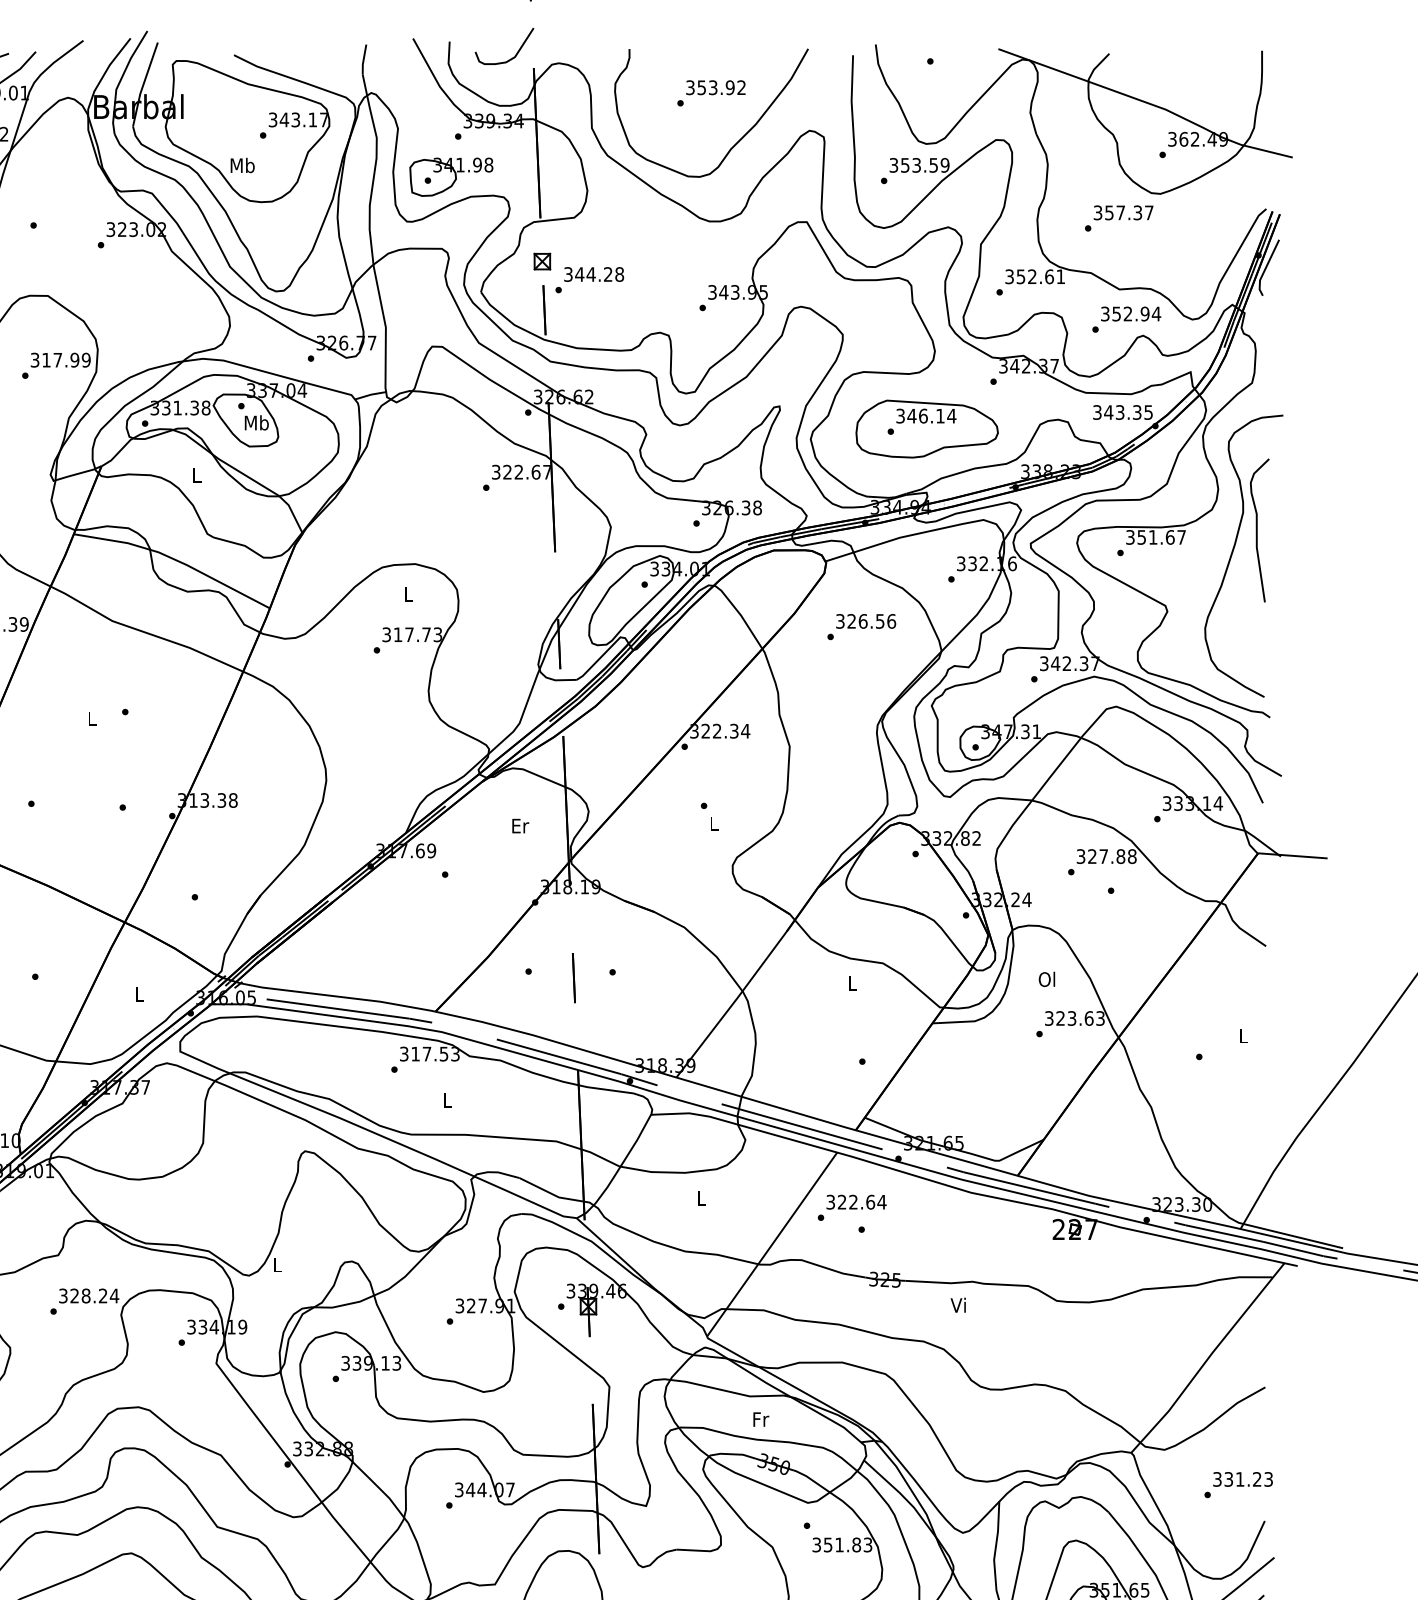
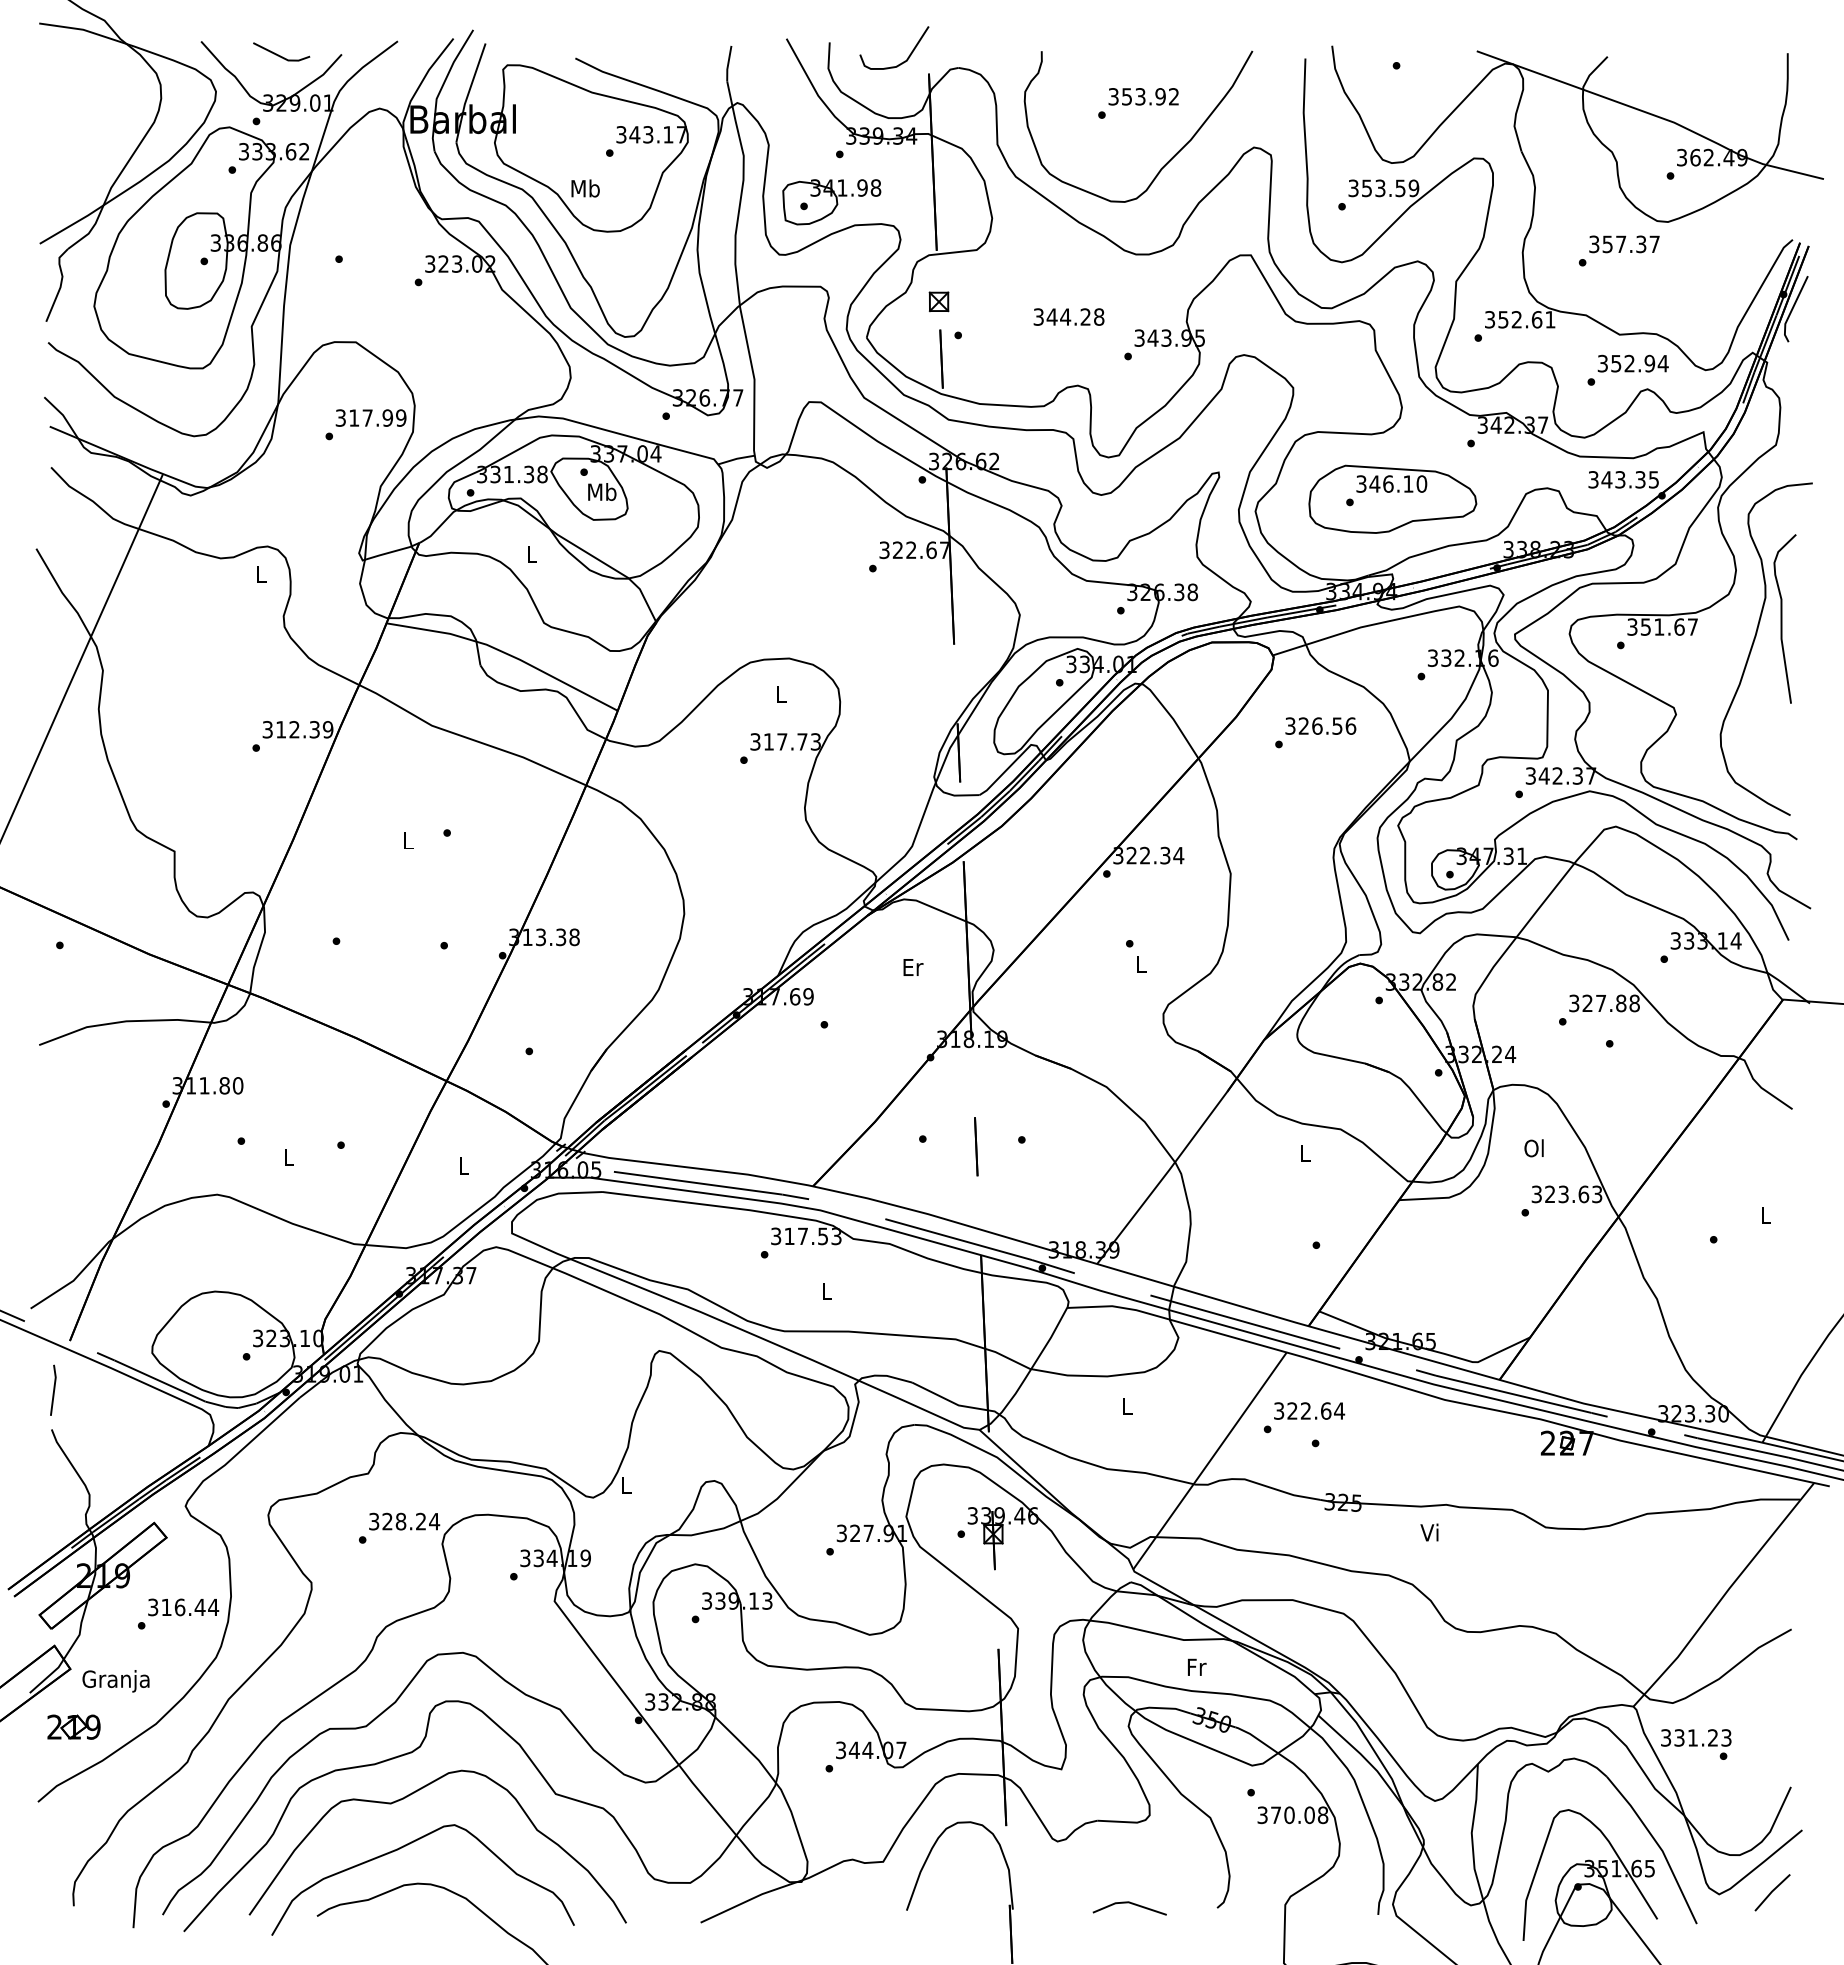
text: (593, 274) -> (1068, 316), moved
text: (951, 415) -> (1421, 483), 346.14 -> 346.10
text: (1243, 1479) -> (1696, 1737), moved
text: (848, 1545) -> (1299, 1815), 351.83 -> 370.08

